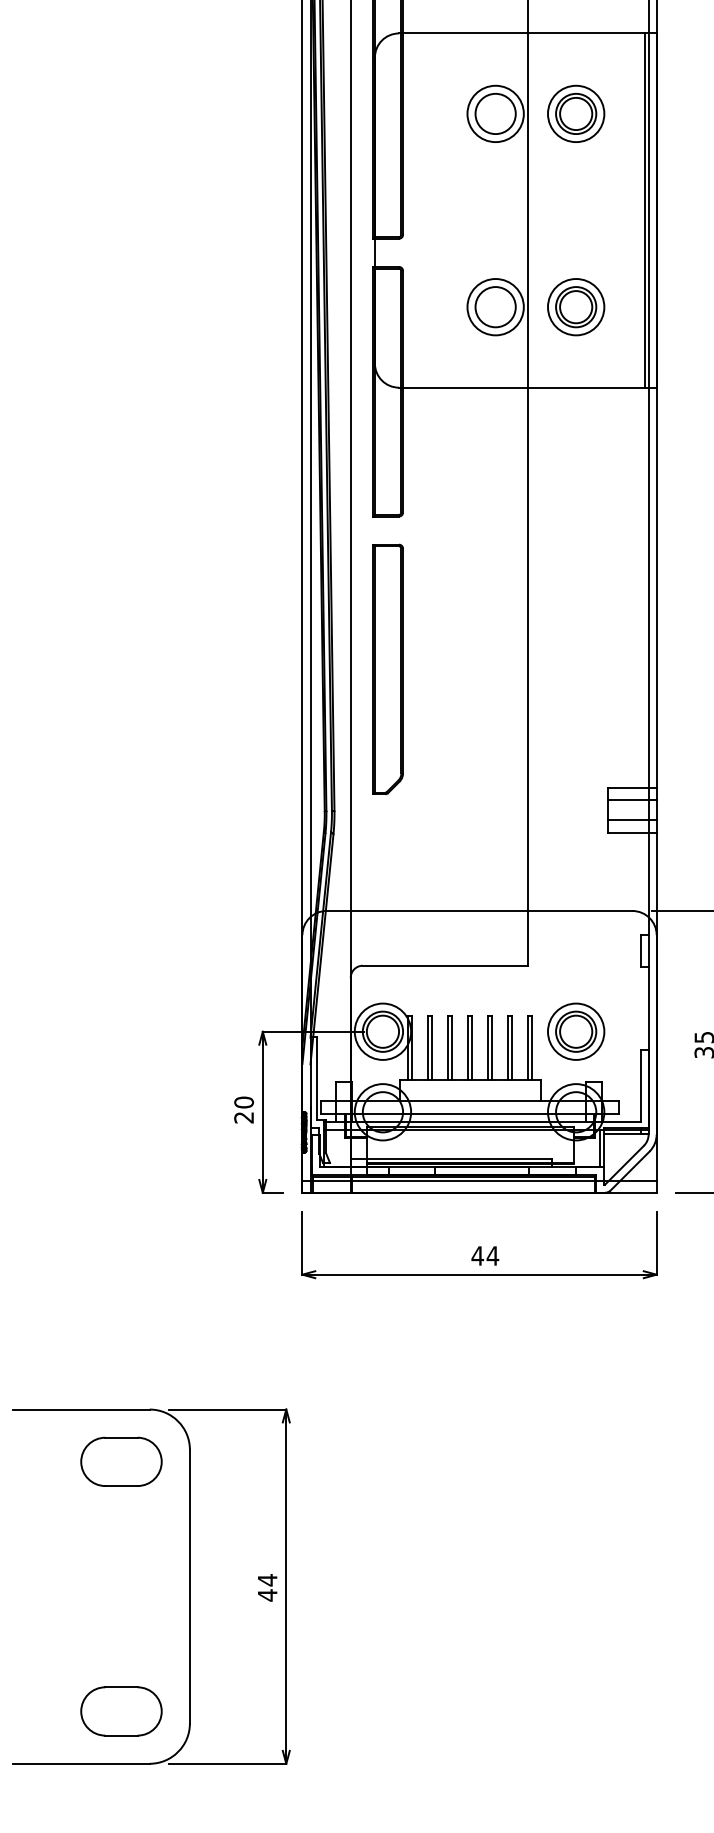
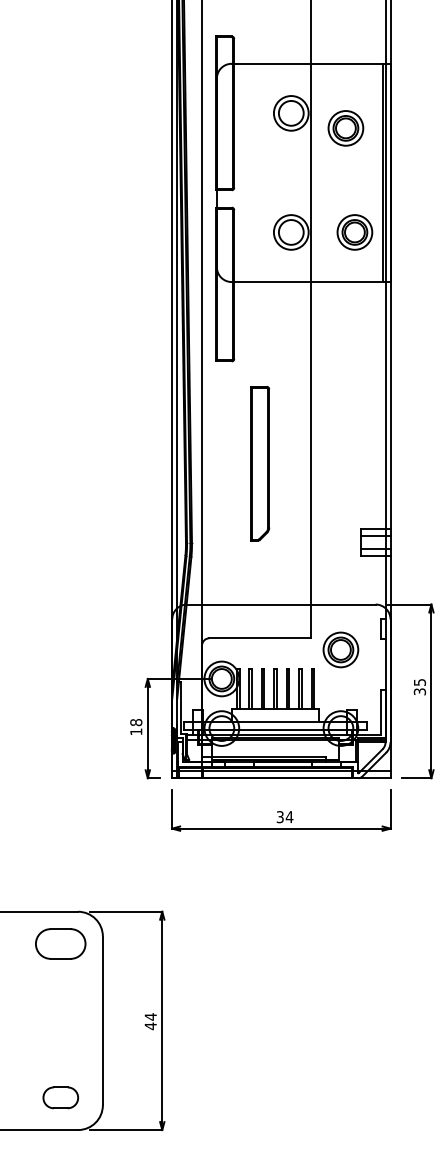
part: (575, 114) -> (345, 128), moved
part: (575, 307) -> (354, 232), moved
part: (388, 669) -> (260, 463), moved
part: (575, 1031) -> (340, 649), moved
text: (244, 1108) -> (136, 726), 20 -> 18
text: (478, 1256) -> (280, 817), 44 -> 34
part: (121, 1710) -> (60, 1097), size x0.7

